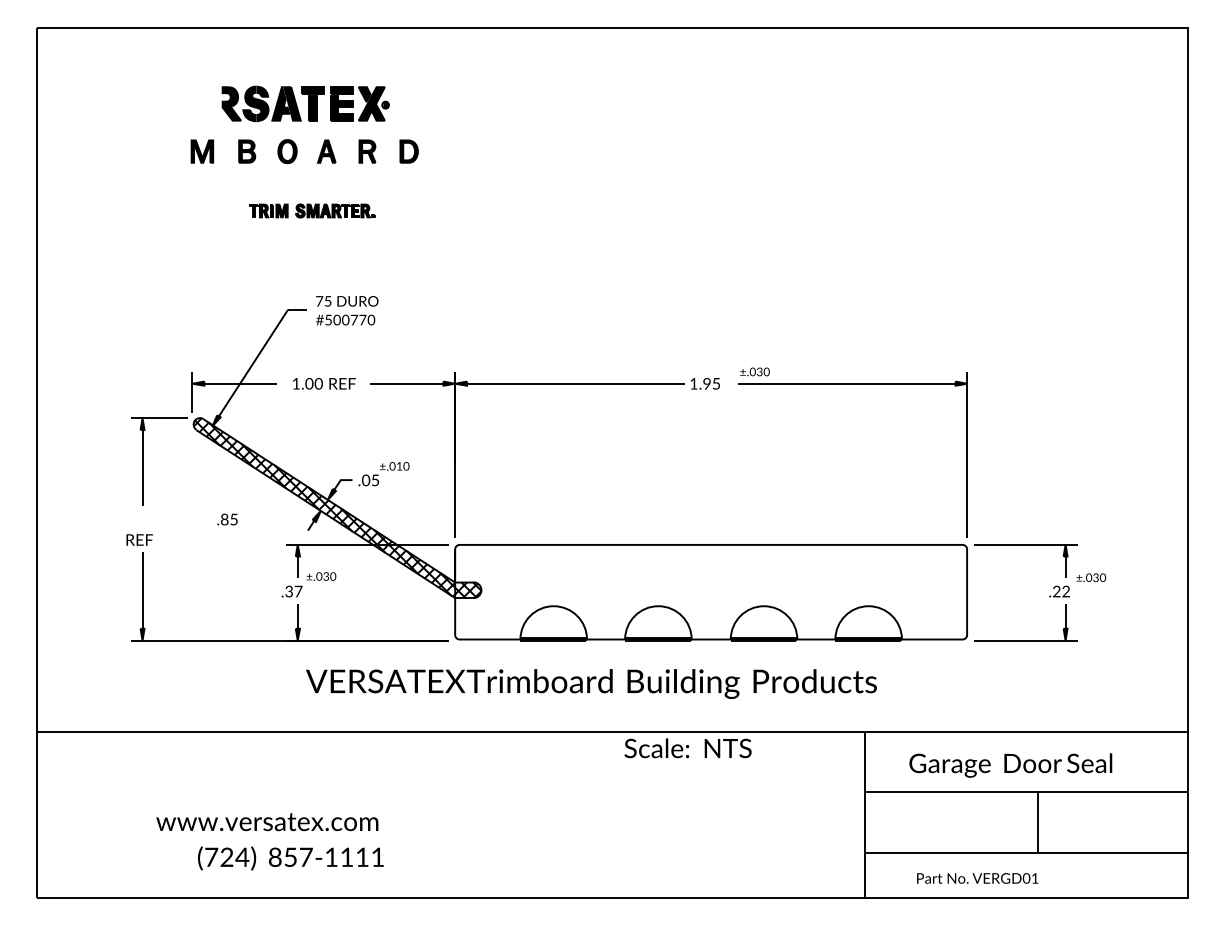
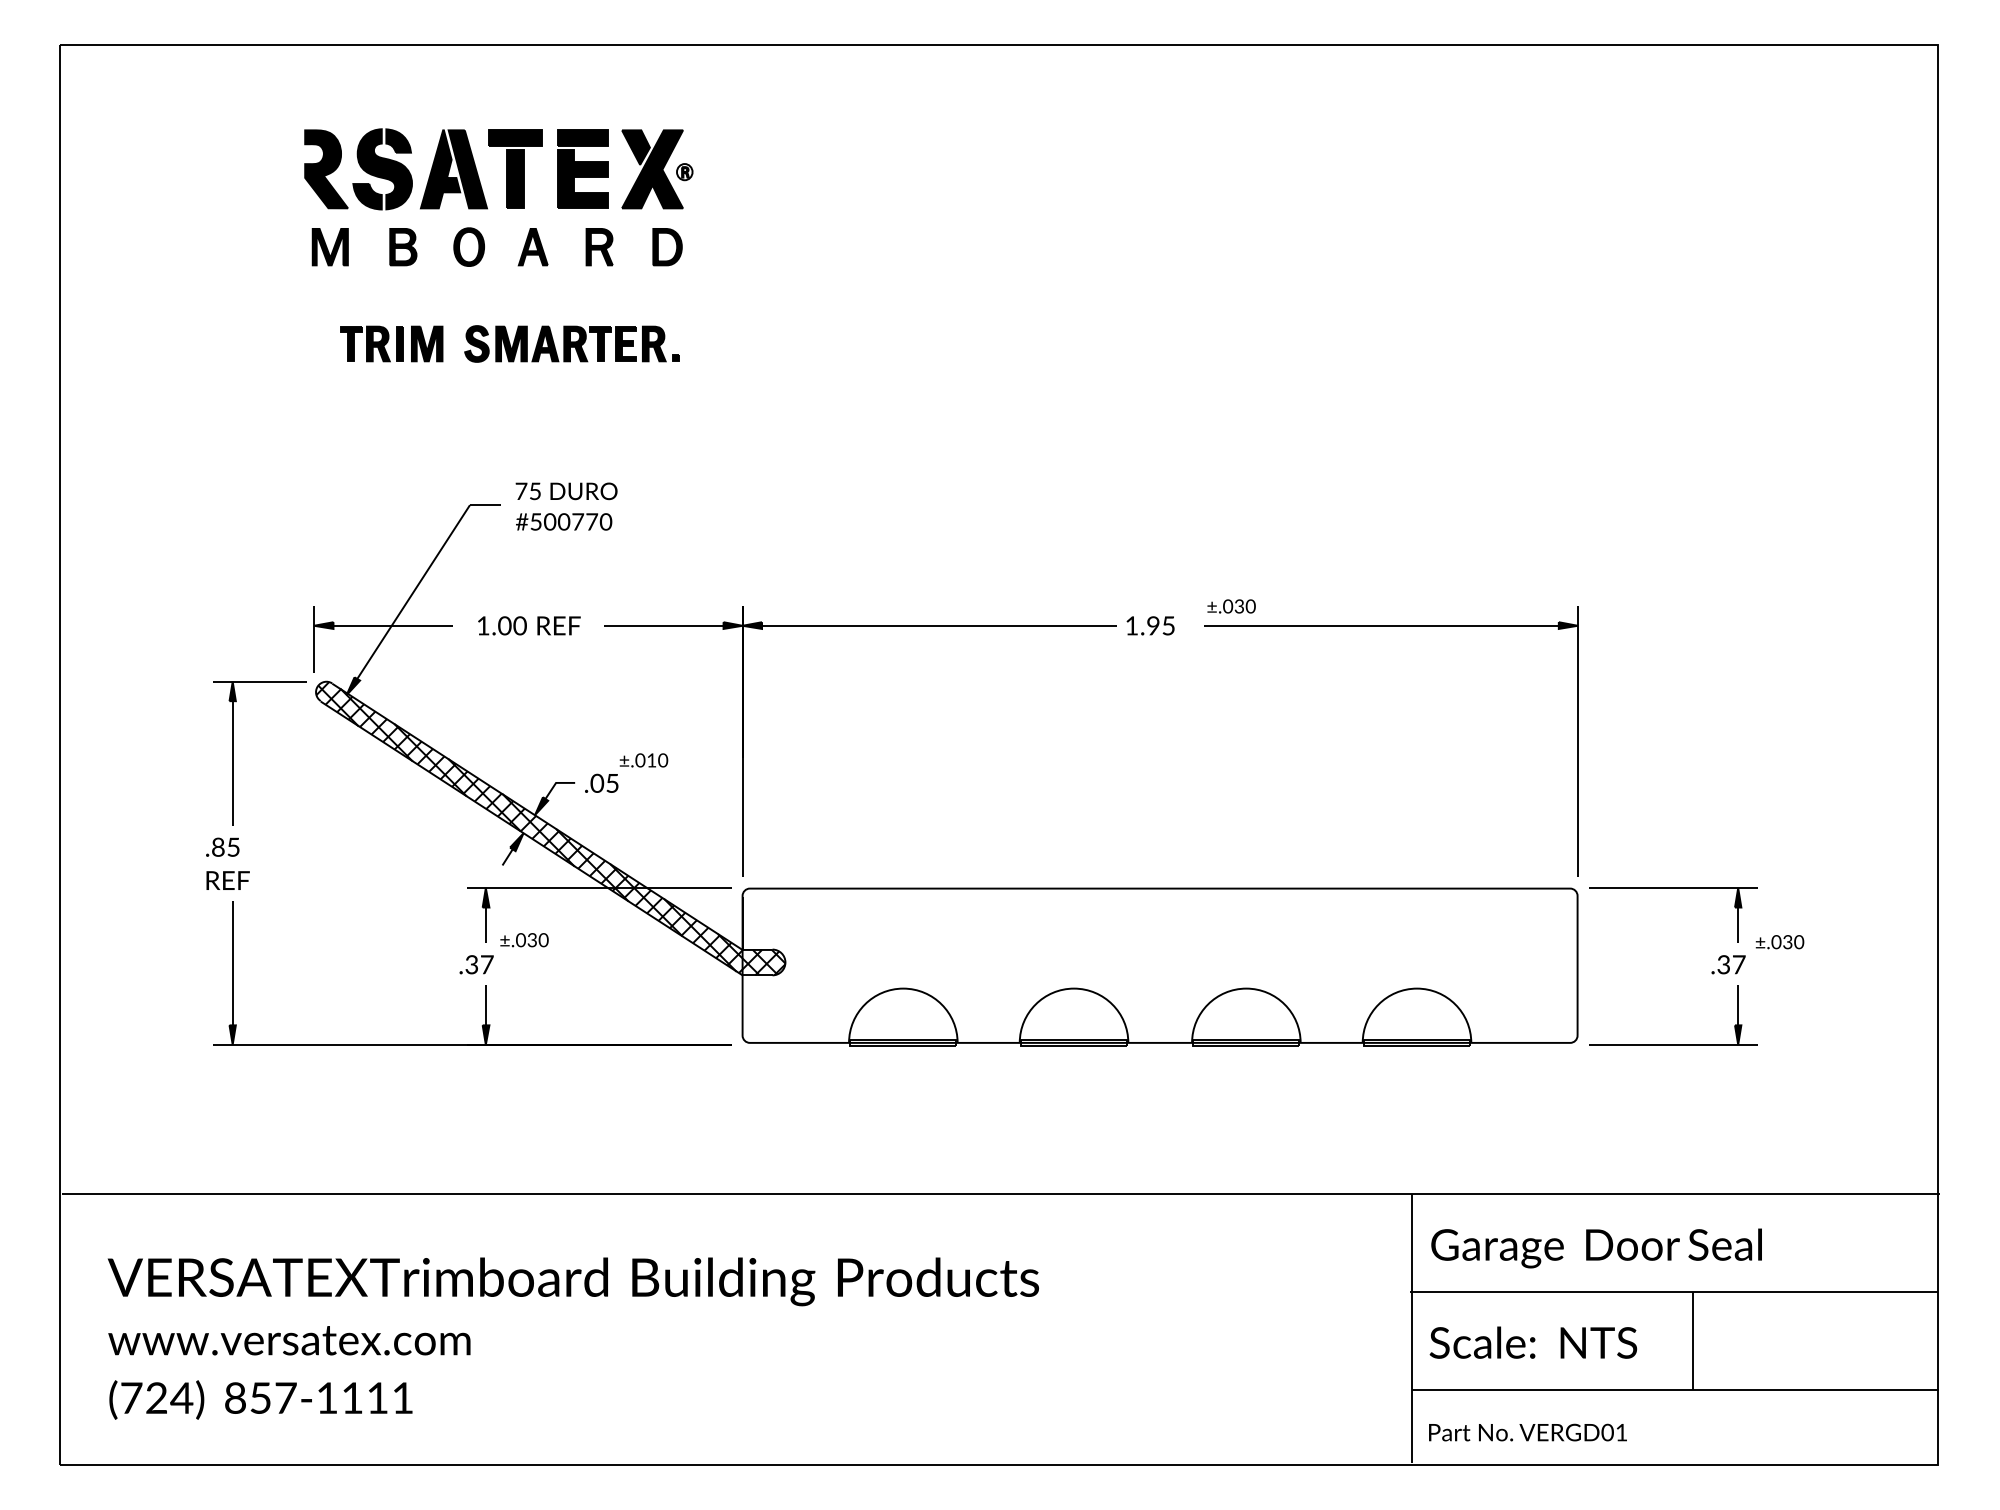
part: (305, 103) -> (498, 168), size x1.43
part: (312, 210) -> (509, 343), size x1.67
text: (227, 519) -> (222, 847), moved
text: (1061, 591) -> (1731, 964), .22 -> .37
text: (591, 683) -> (573, 1280), moved
text: (687, 748) -> (1532, 1342), moved
text: (1010, 765) -> (1596, 1248), moved
text: (267, 822) -> (289, 1341), moved
text: (290, 858) -> (260, 1400), moved
text: (977, 878) -> (1527, 1432), moved

